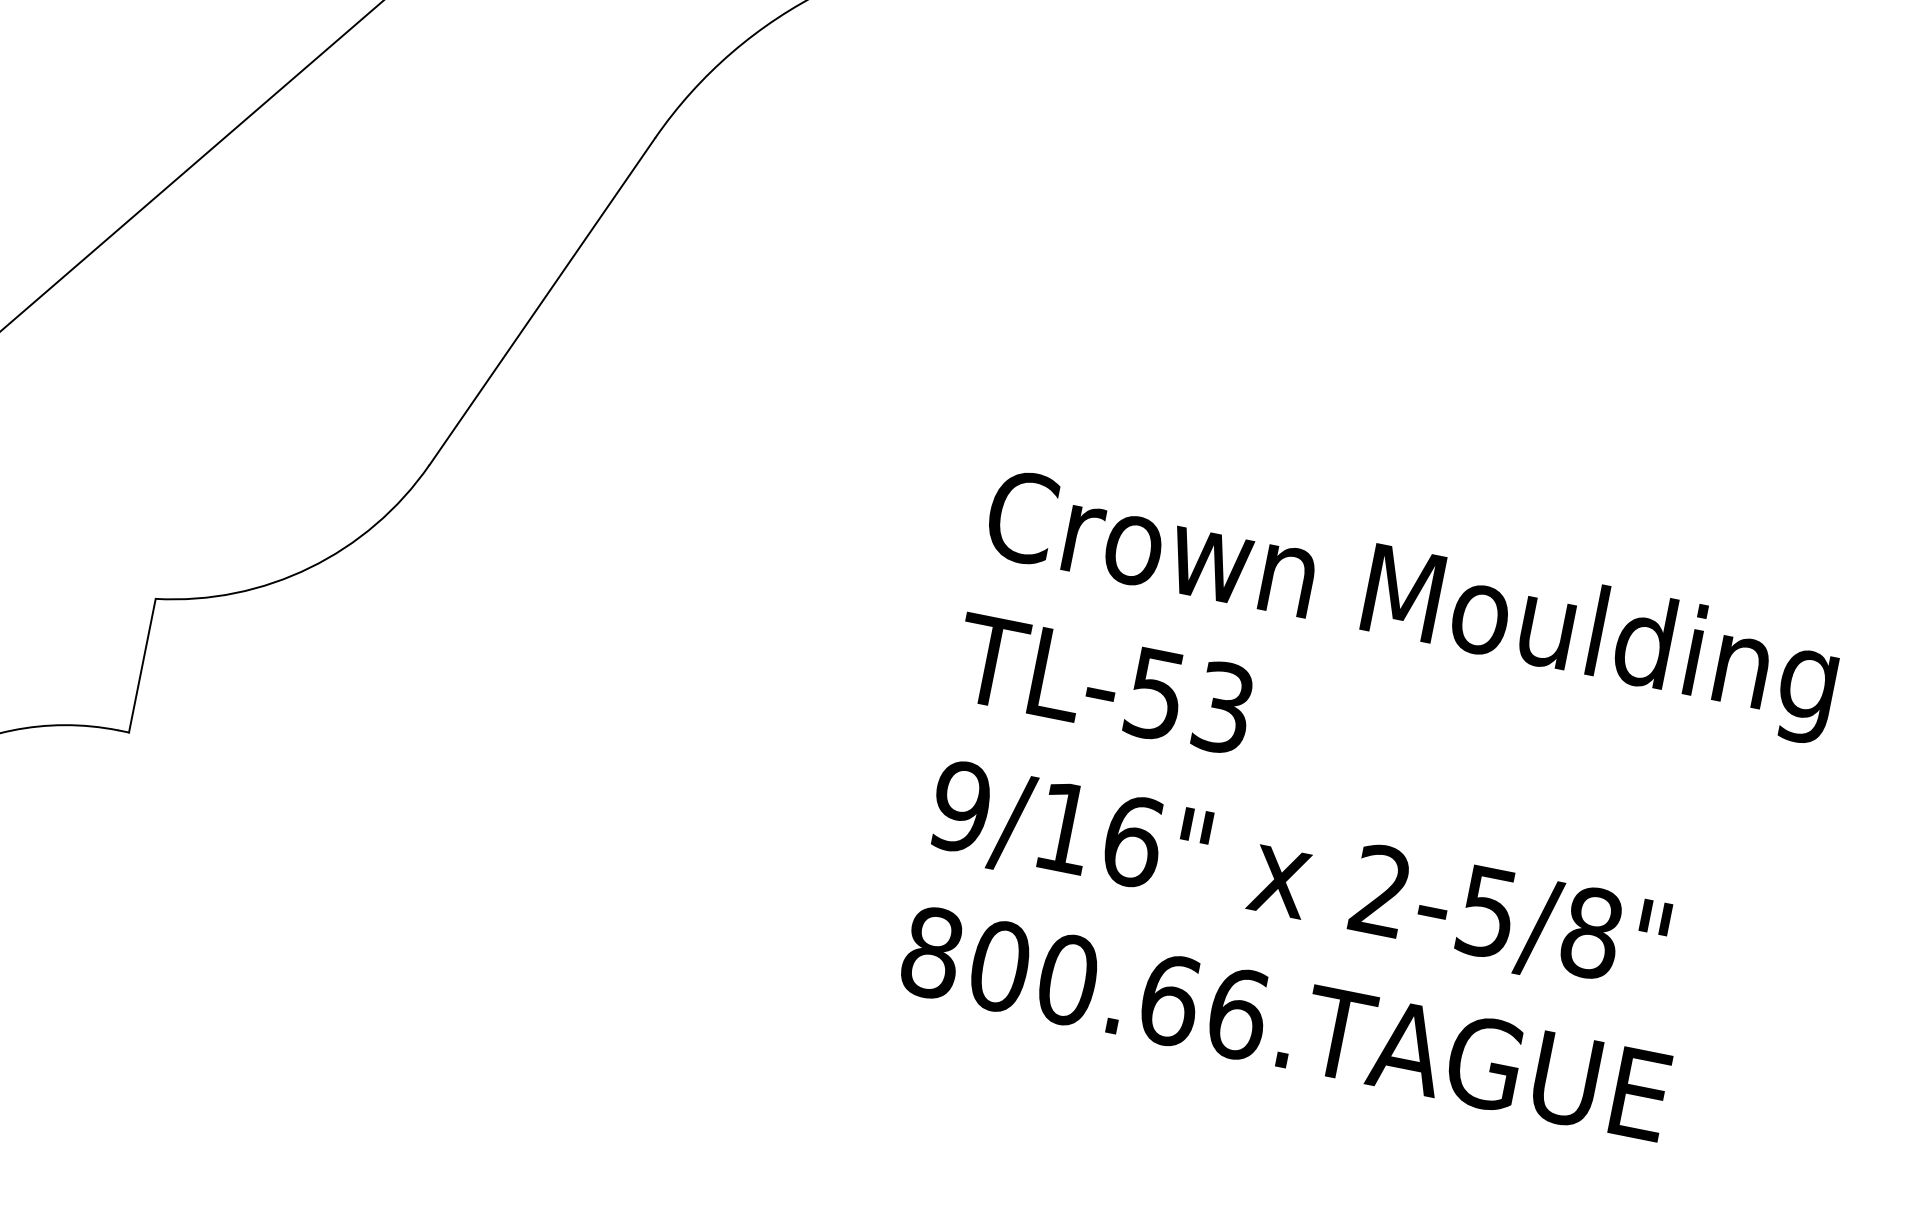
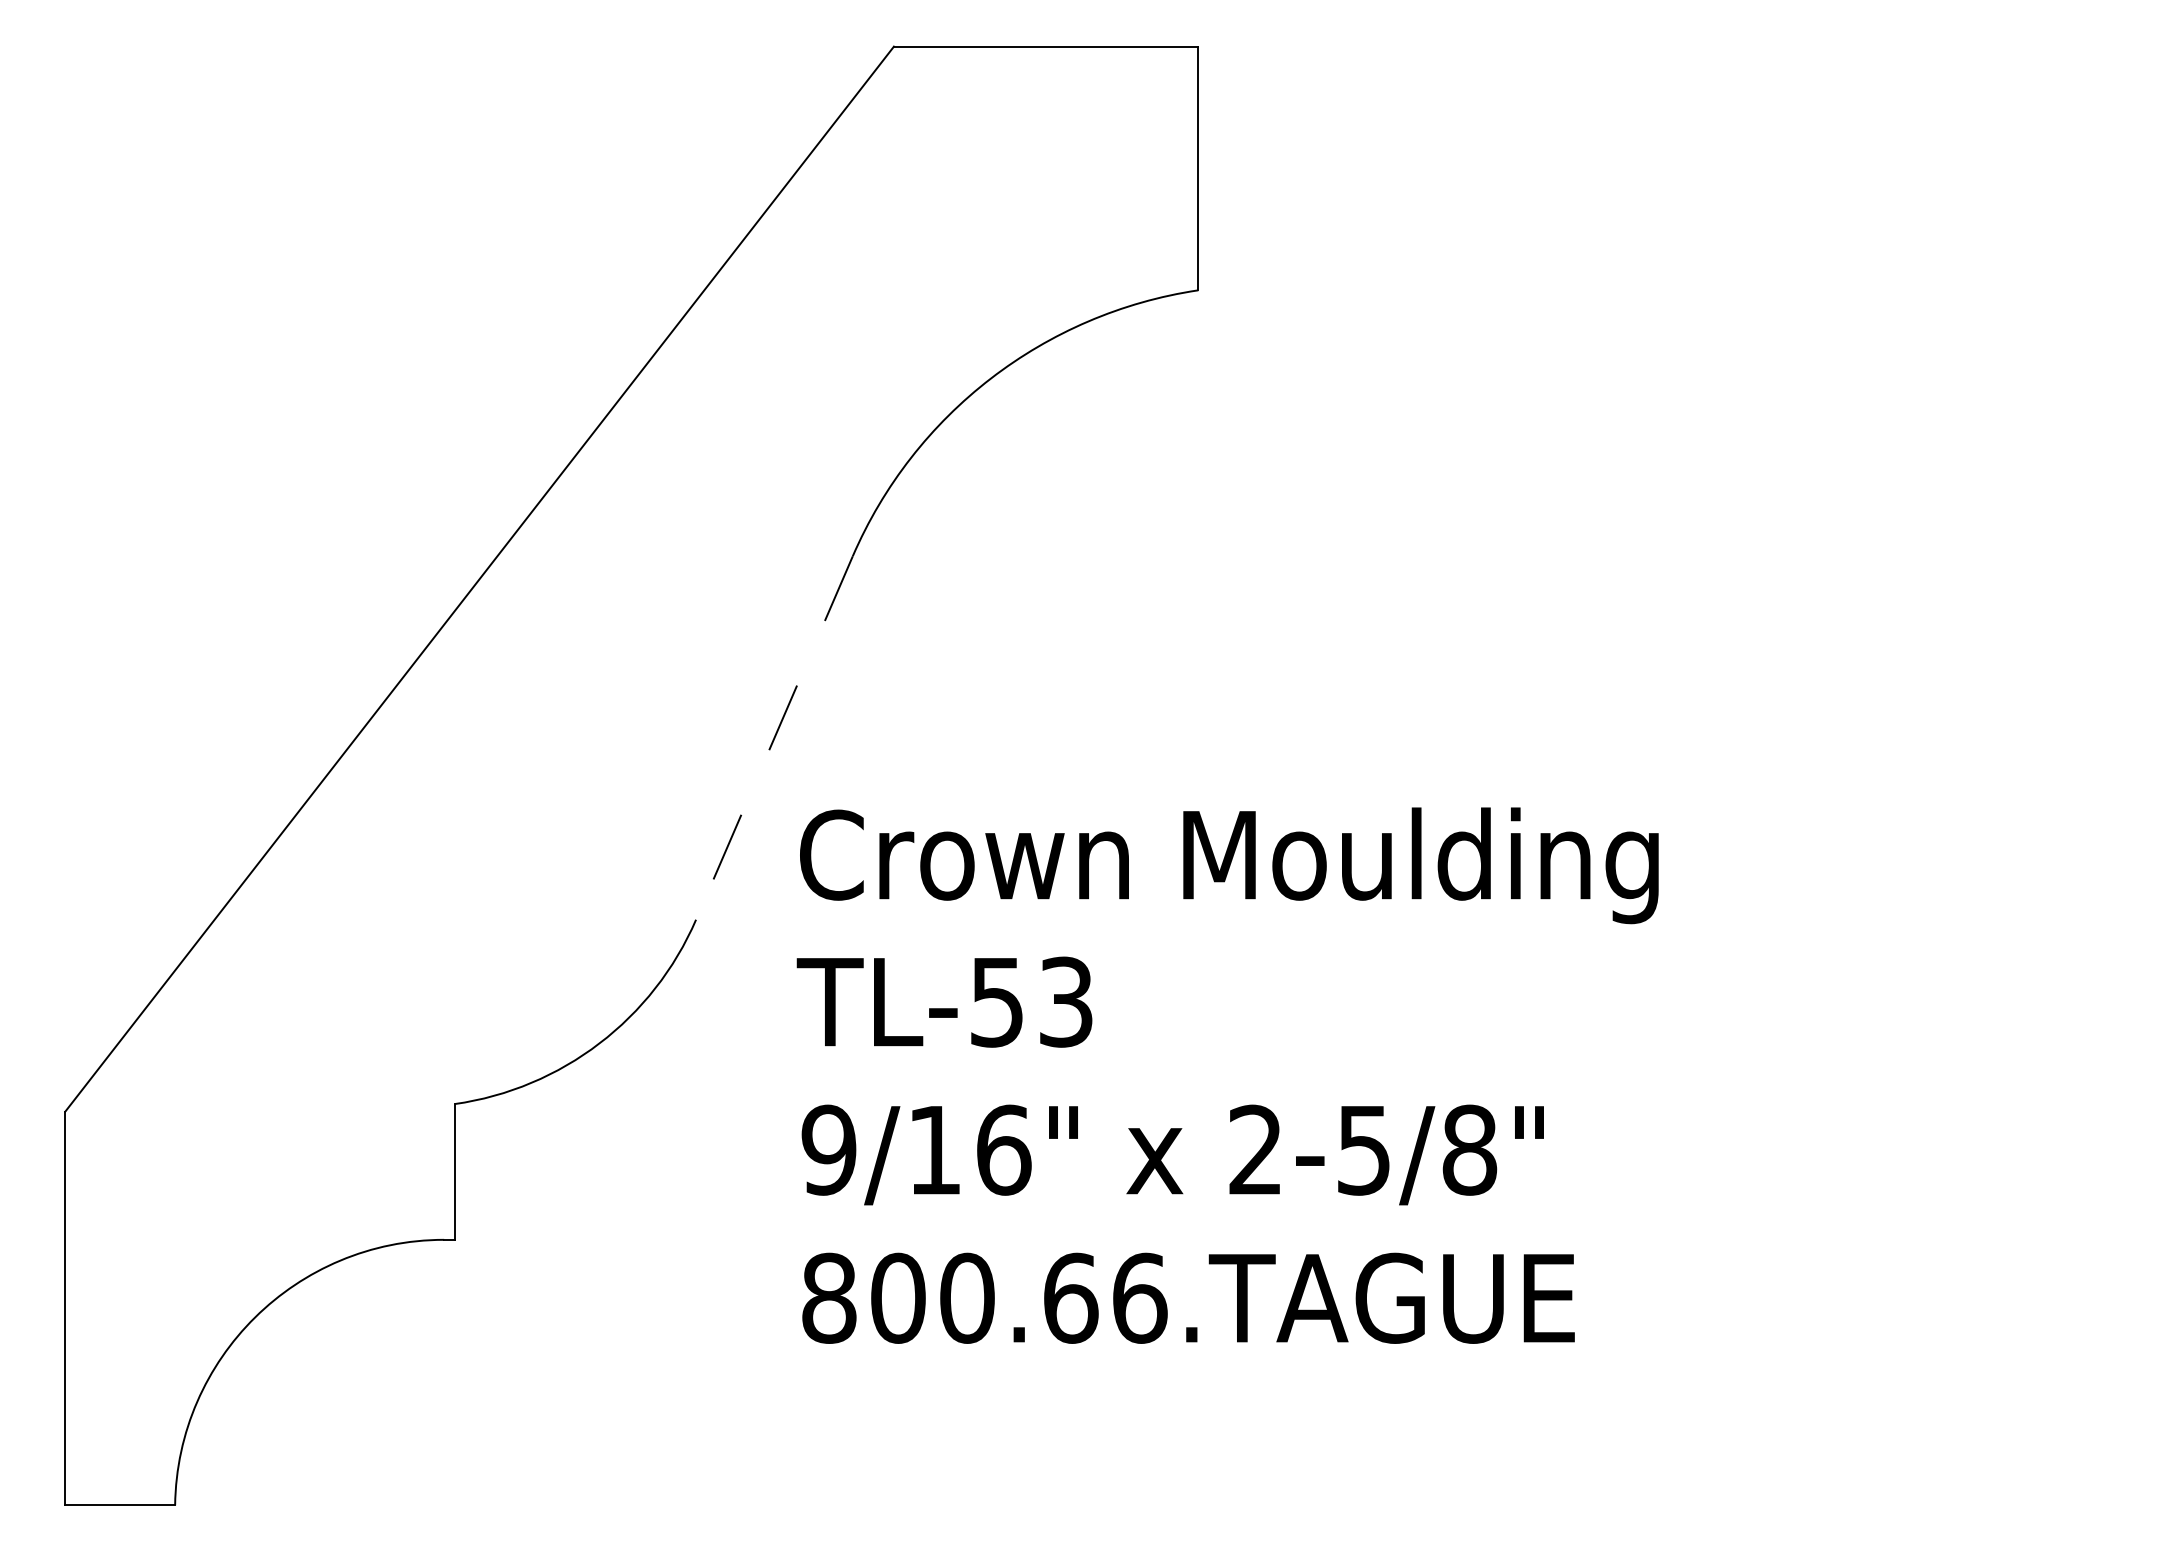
line: (542, 301) -> (774, 738), solid -> dashed
text: (1367, 811) -> (1227, 1075), moved

